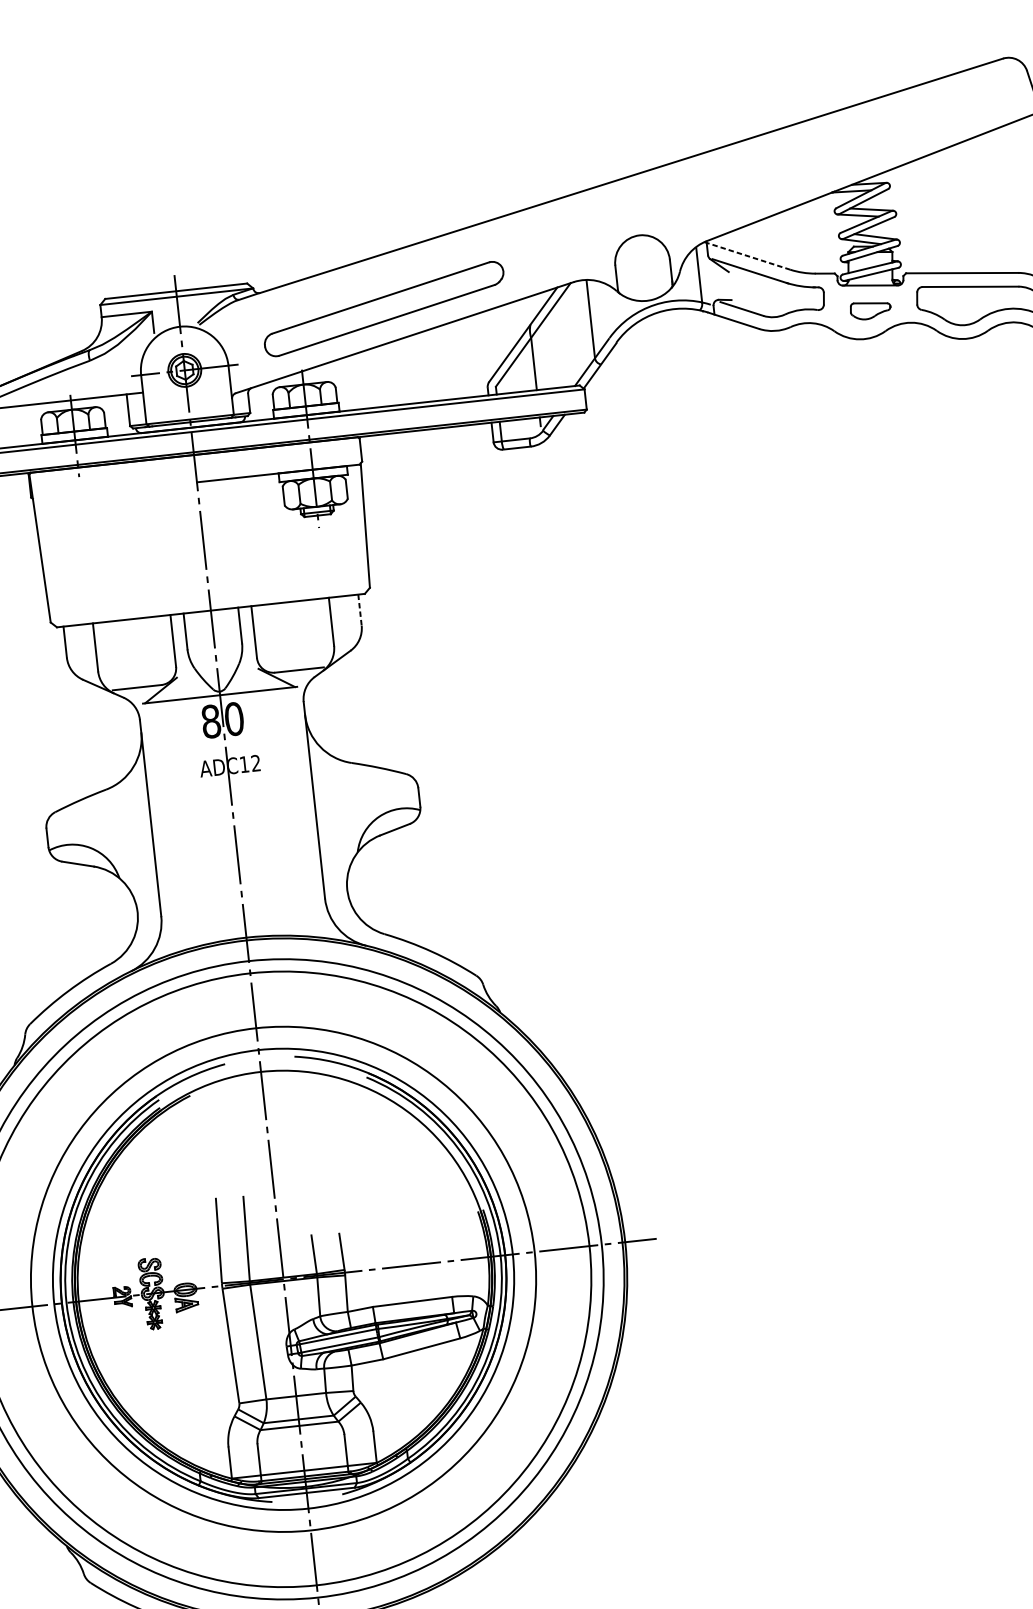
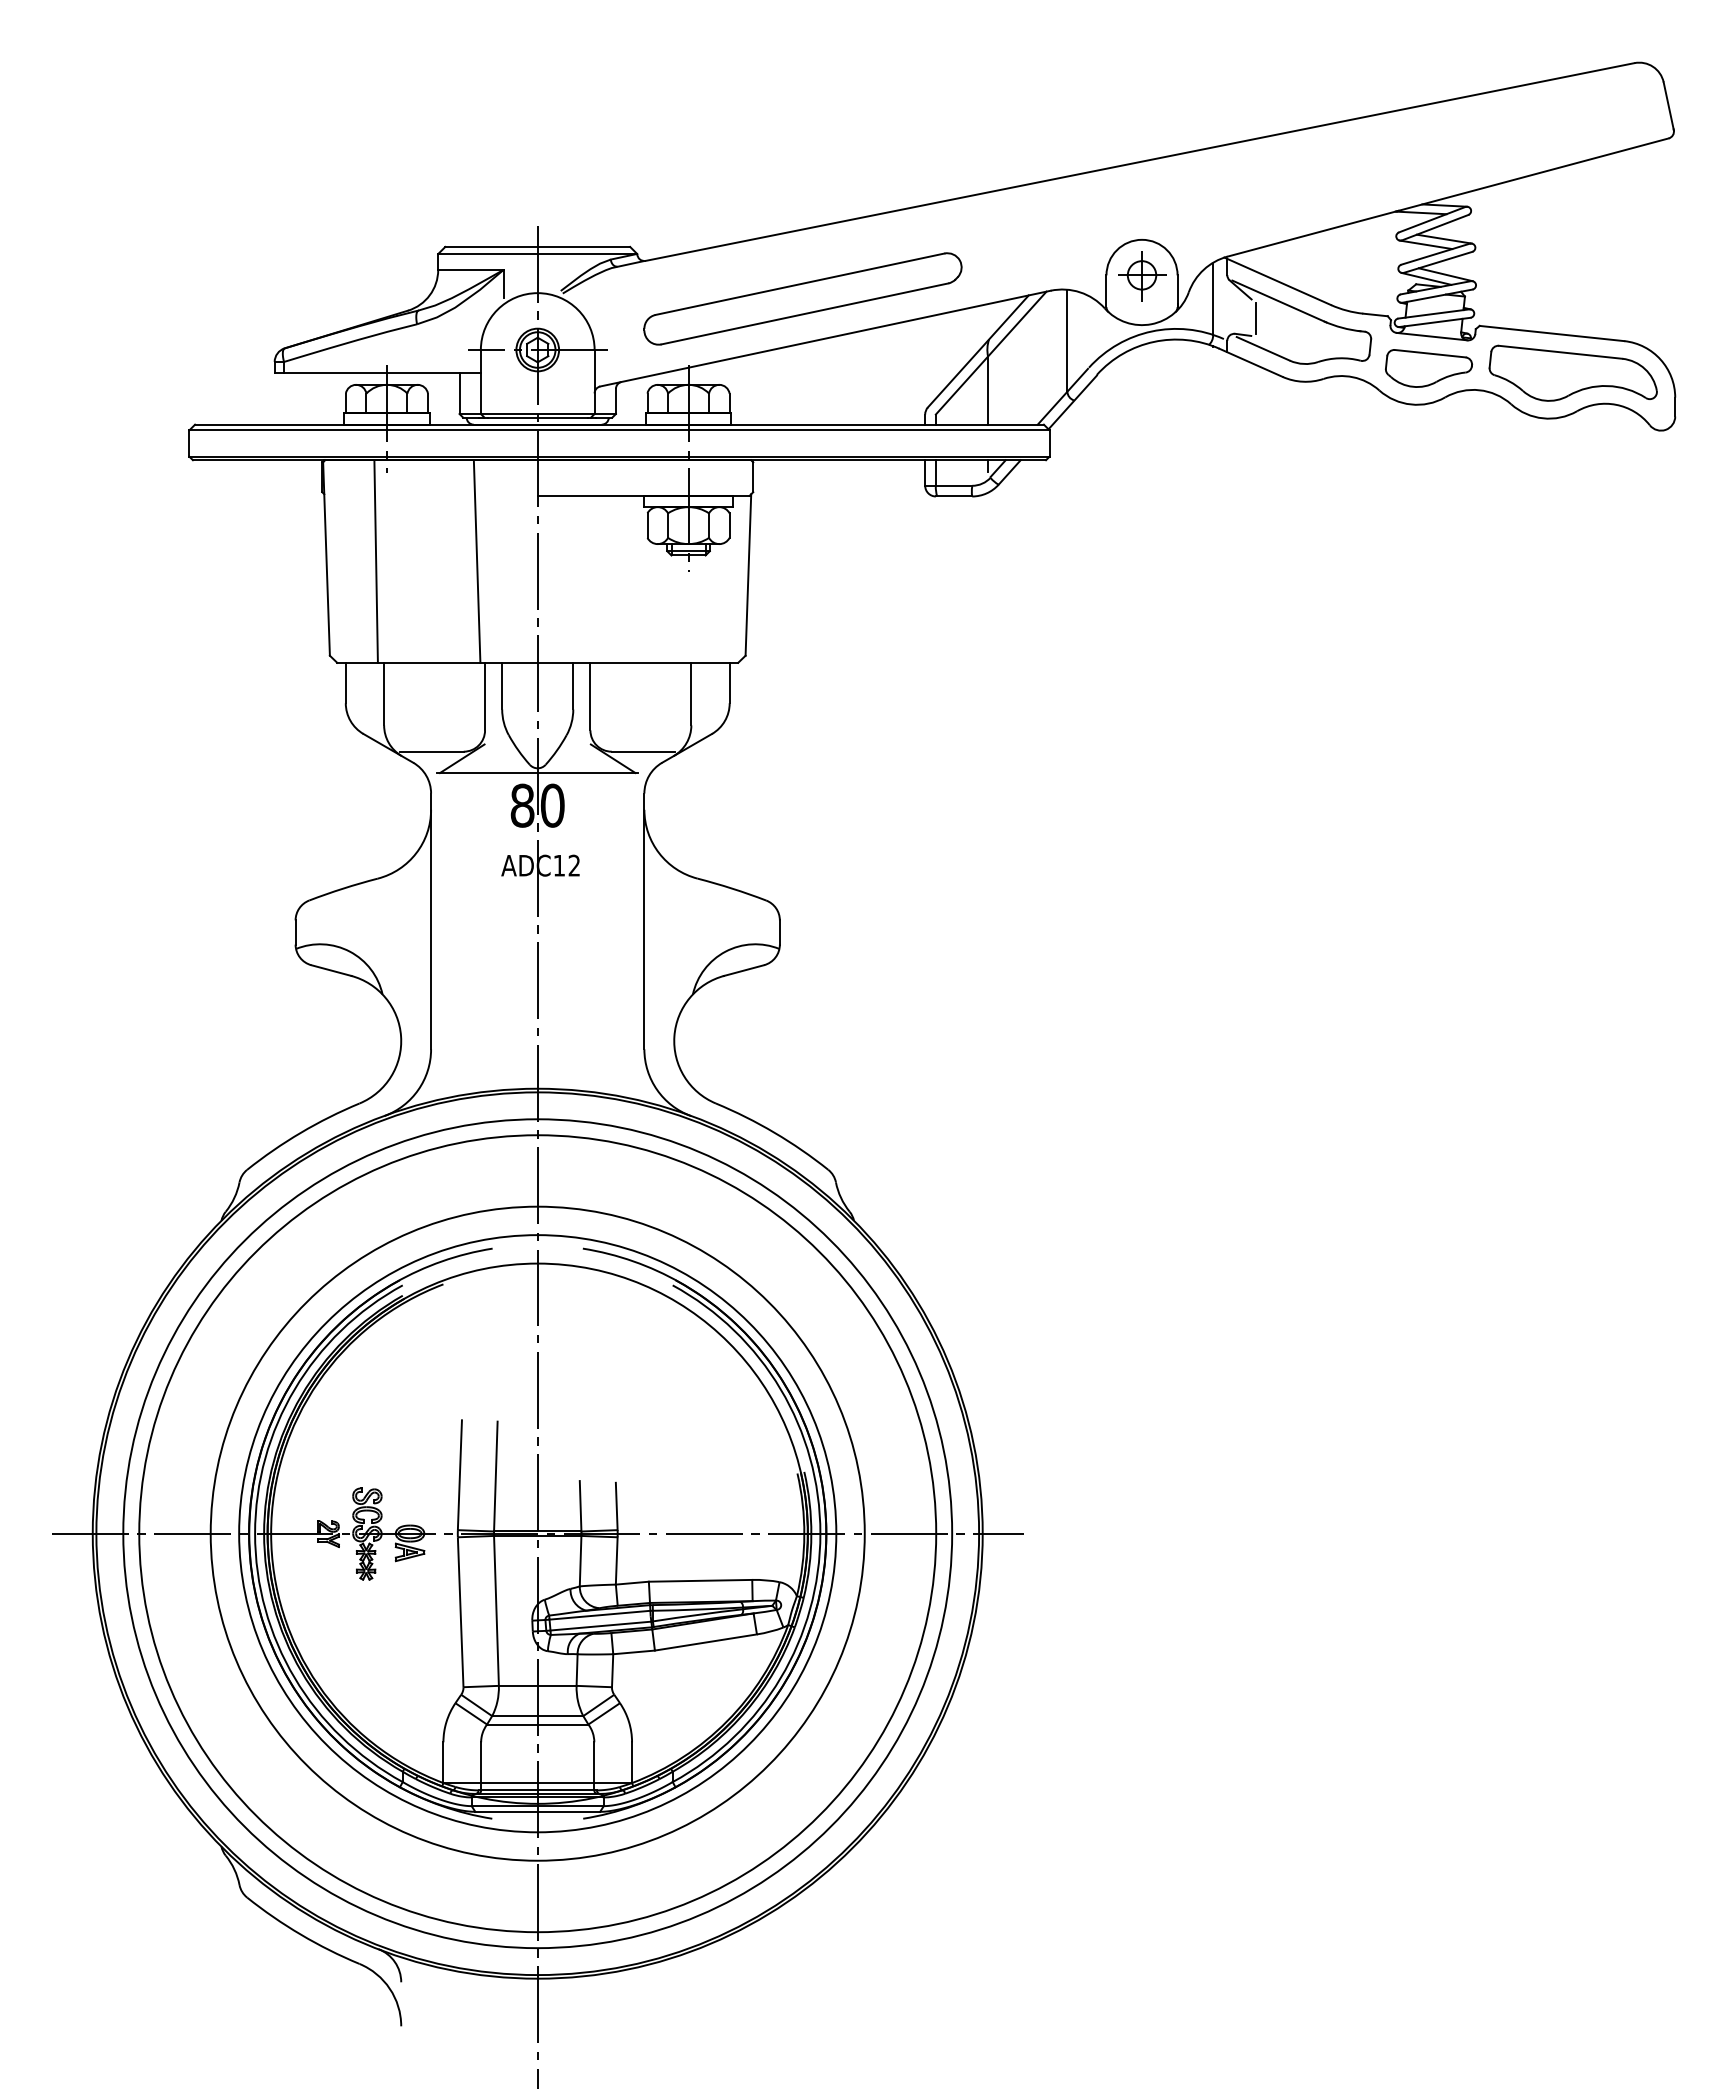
line: (747, 256) -> (1278, 281), dashed -> solid
part: (643, 263) -> (1142, 276), added
line: (733, 286) -> (1255, 318), added
part: (870, 310) -> (1428, 368), size x1.67
line: (155, 537) -> (476, 561), added
line: (77, 546) -> (375, 561), added
line: (359, 610) -> (729, 683), dashed -> solid

